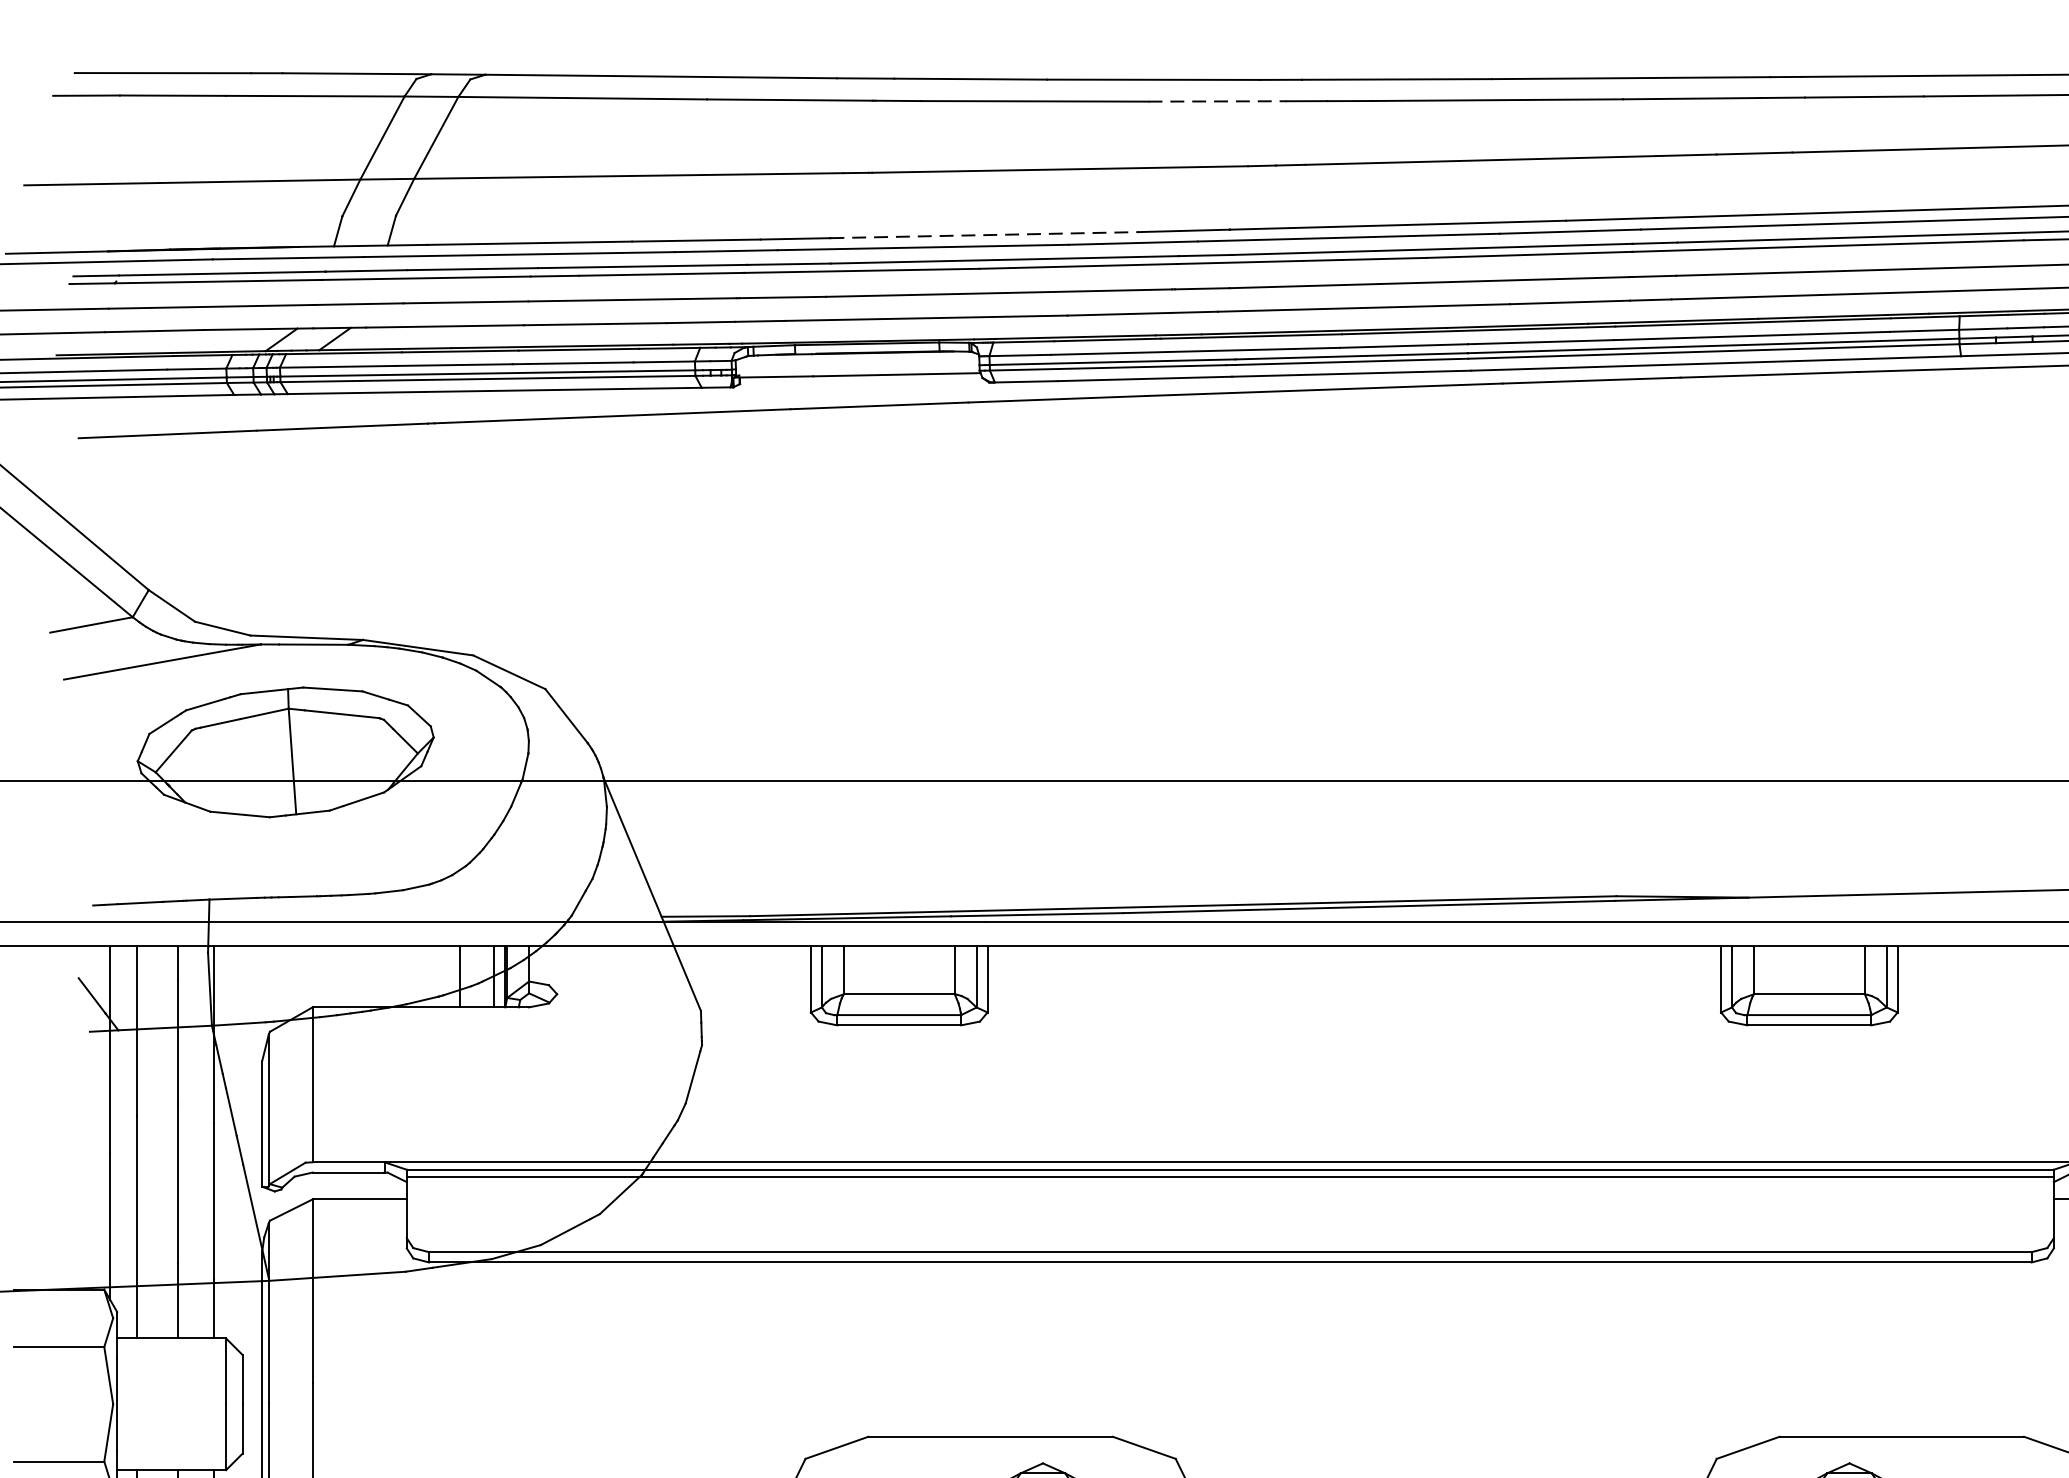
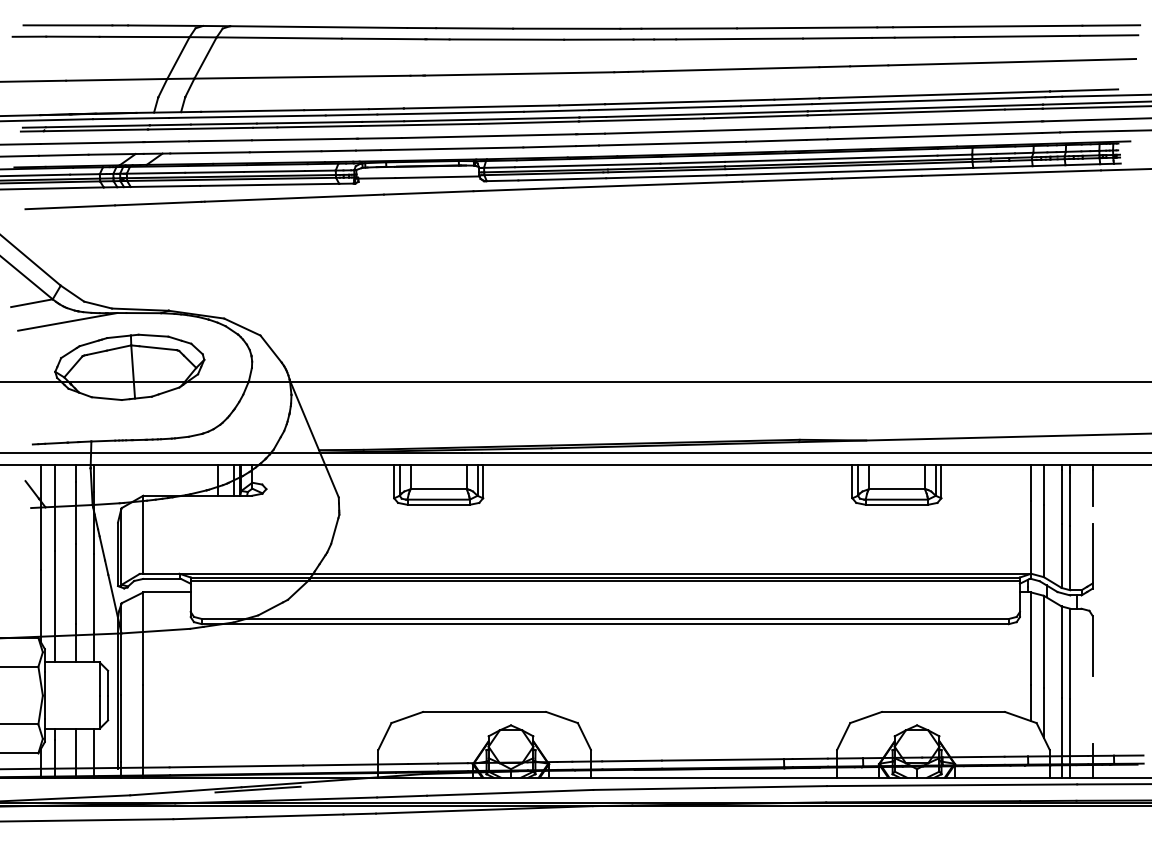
line: (1216, 101) -> (598, 39), dashed -> solid
line: (984, 234) -> (481, 106), dashed -> solid

